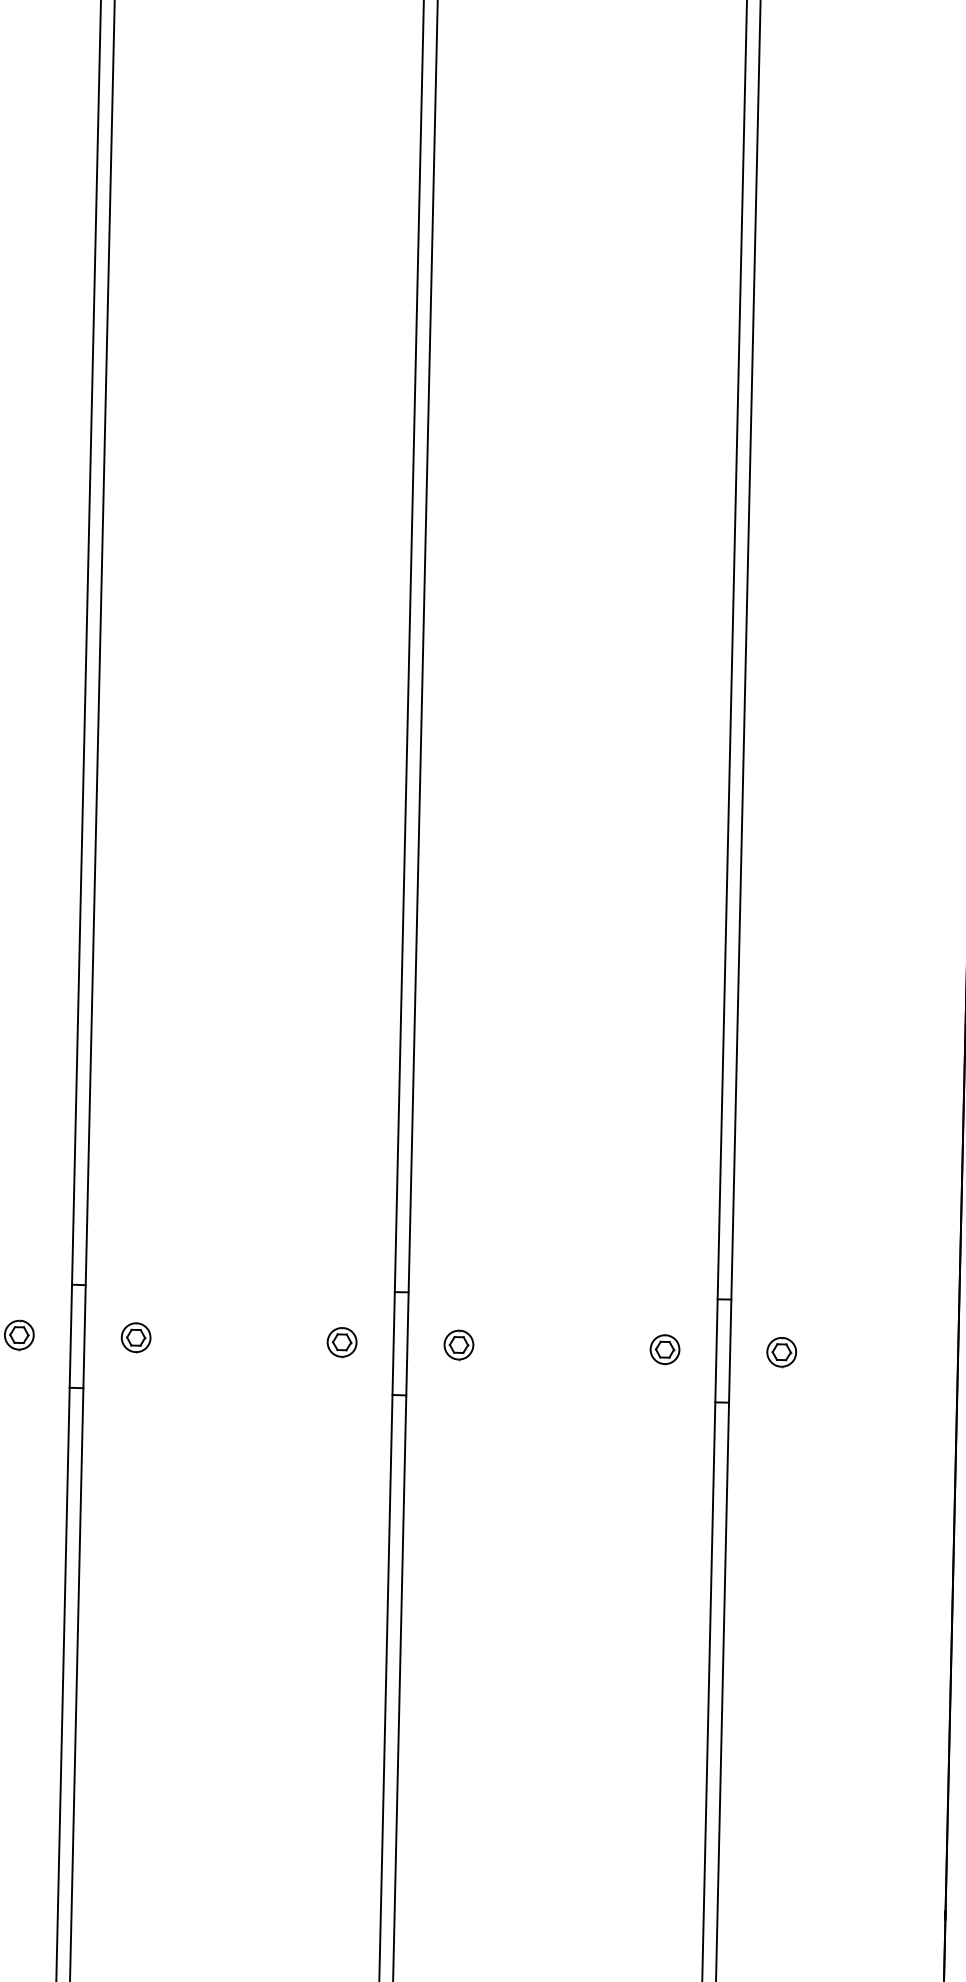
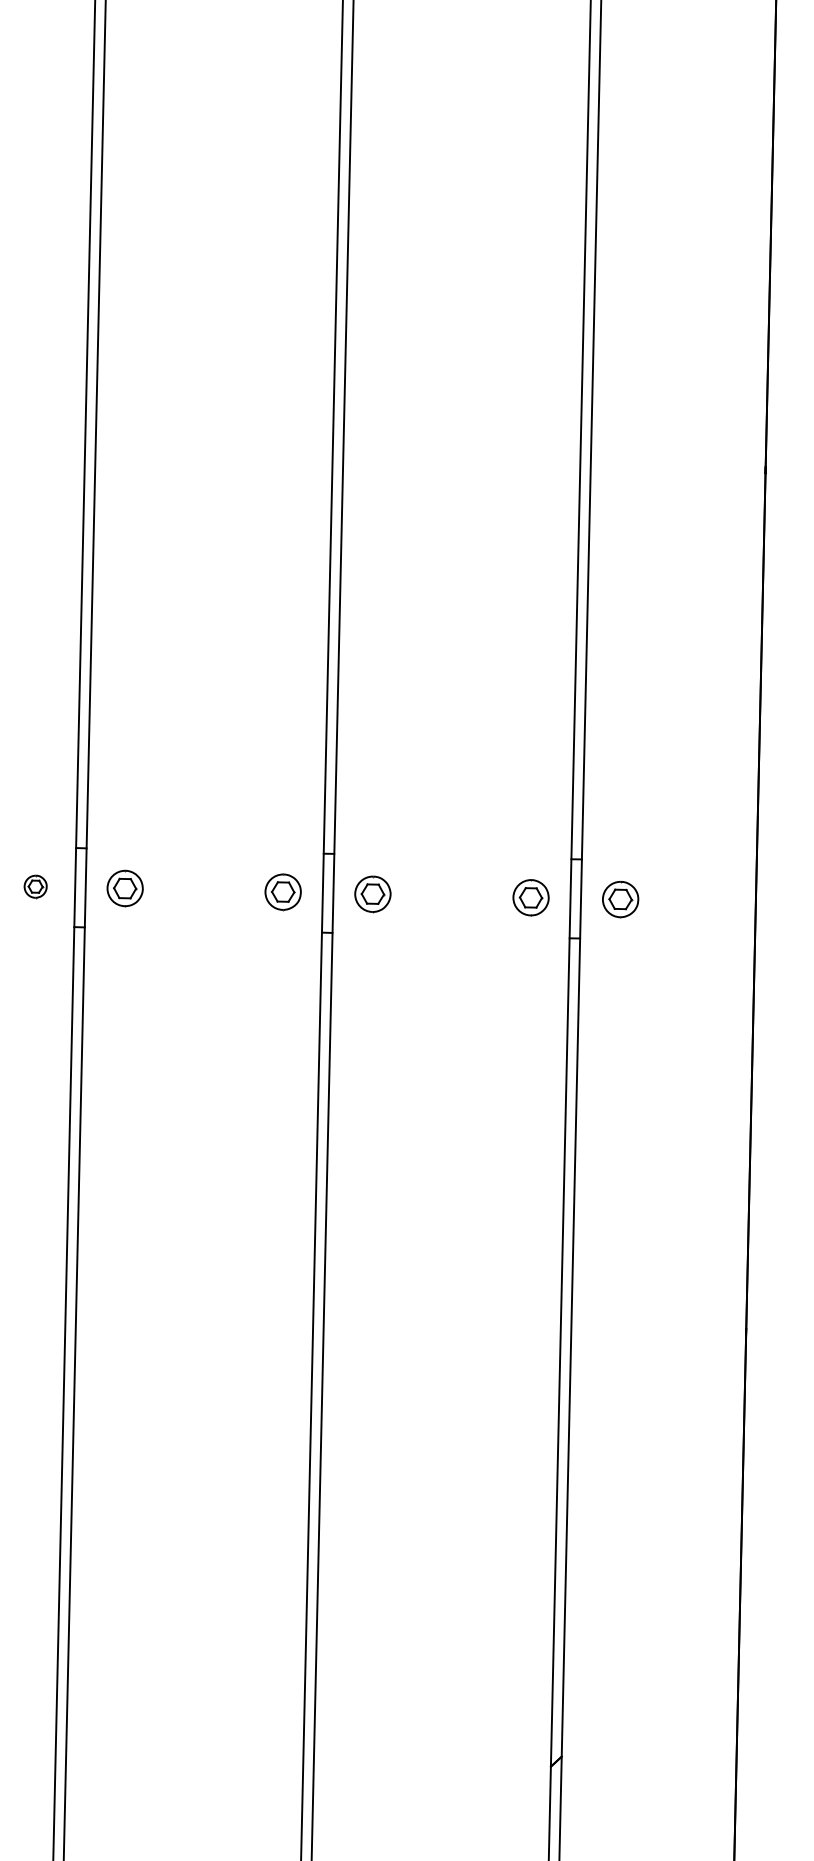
part: (136, 1337) -> (125, 888), size x1.6
part: (342, 1342) -> (283, 892), size x1.6
part: (458, 1345) -> (372, 894), size x1.6
part: (664, 1349) -> (530, 897), size x1.6
part: (781, 1353) -> (620, 900), size x1.6

